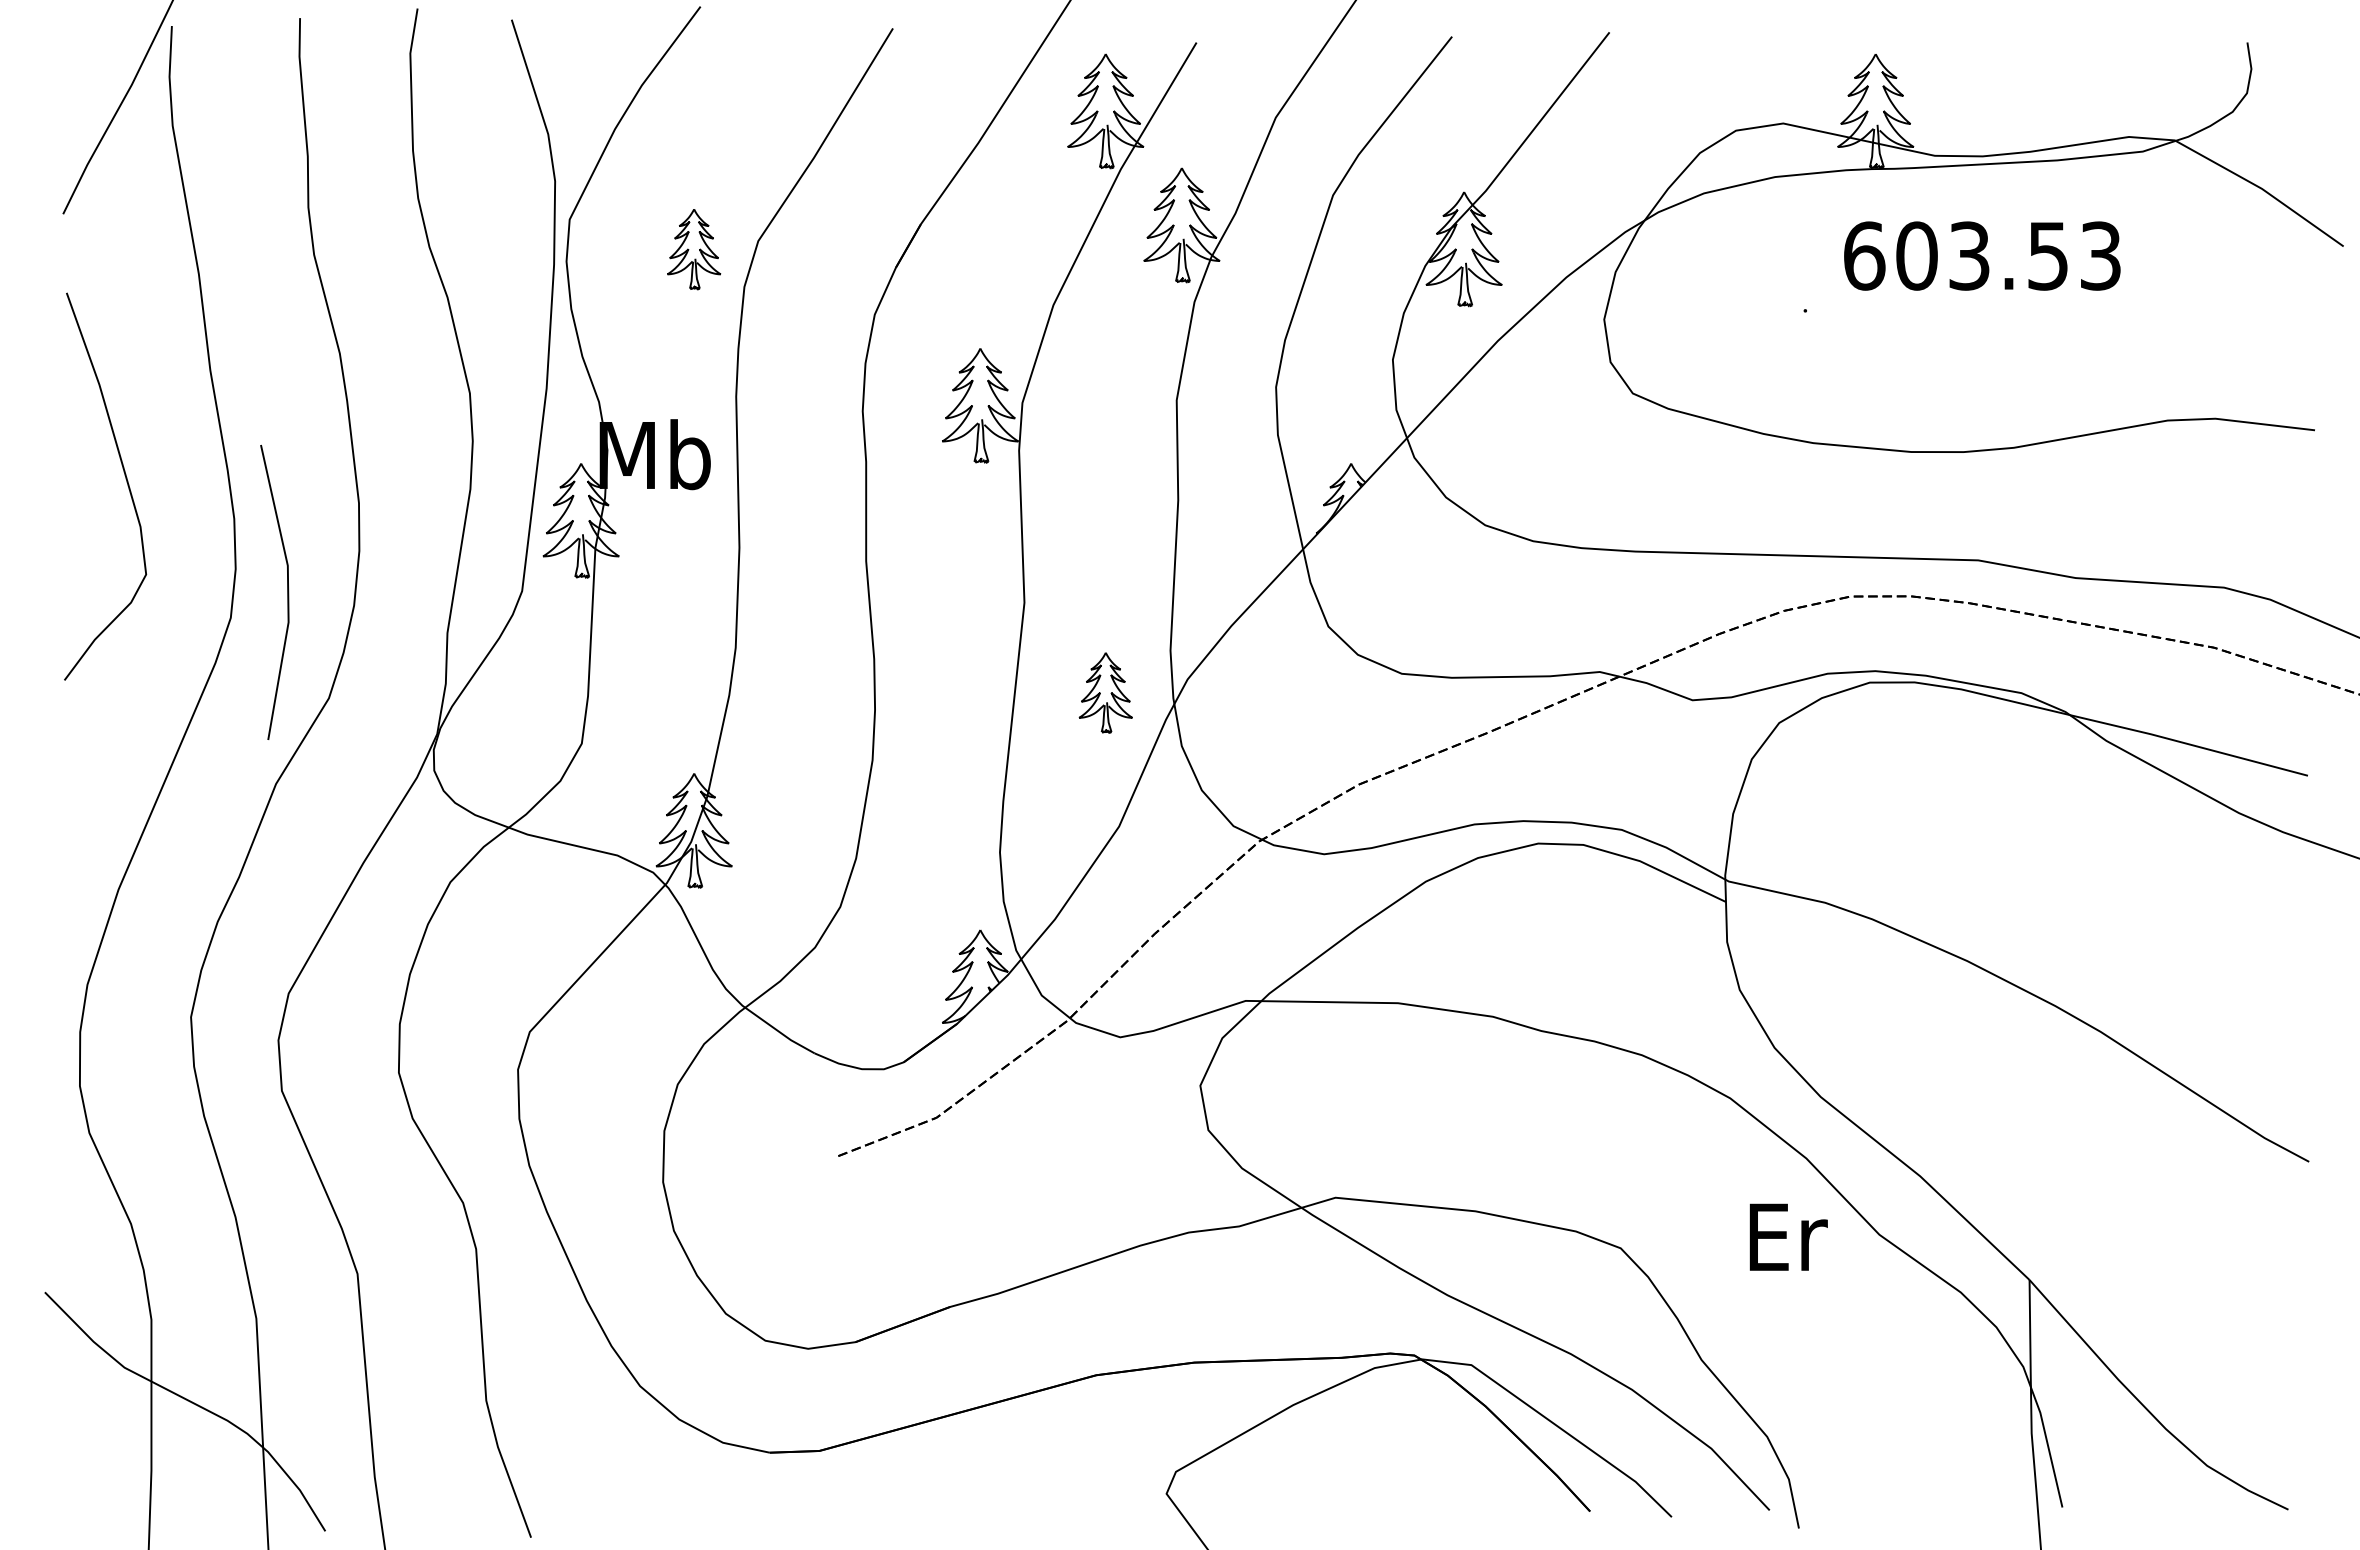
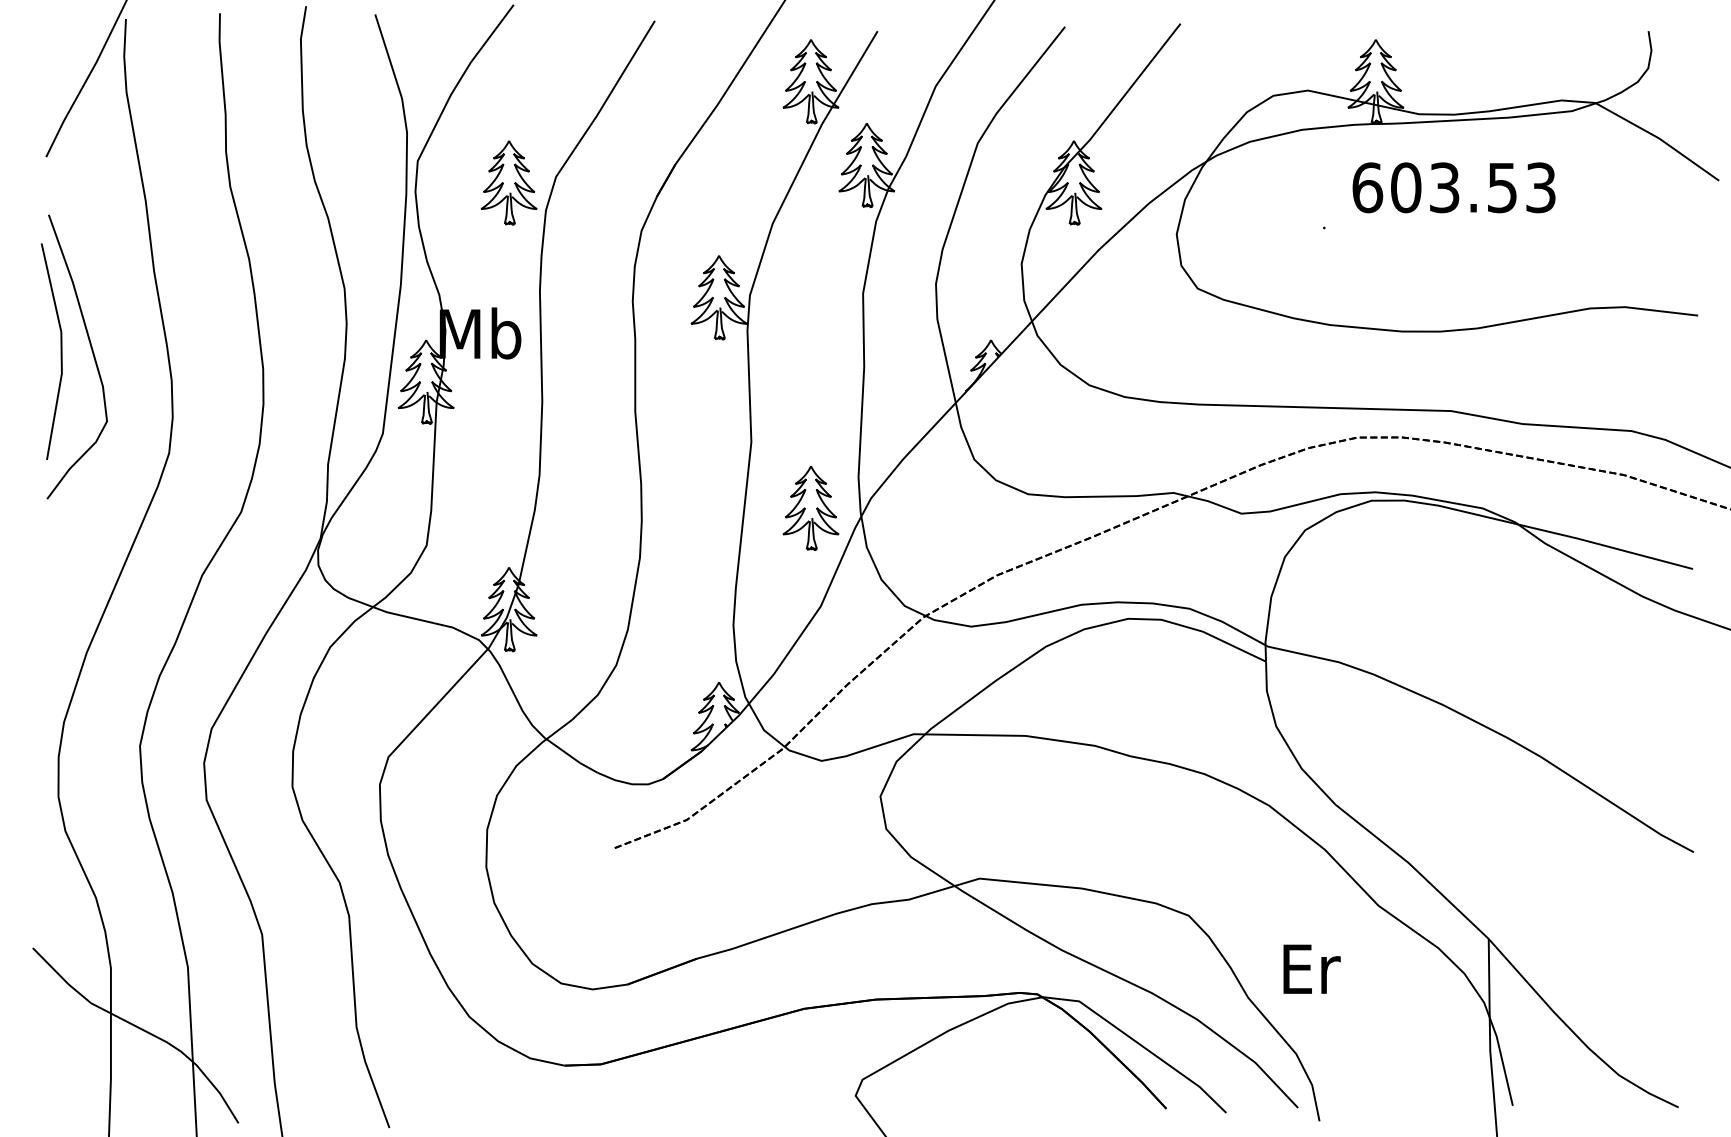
part: (693, 249) -> (508, 182), size x1.43
line: (287, 592) -> (61, 351), moved
part: (1105, 692) -> (810, 507), size x1.43
text: (1788, 1236) -> (1311, 968), moved

